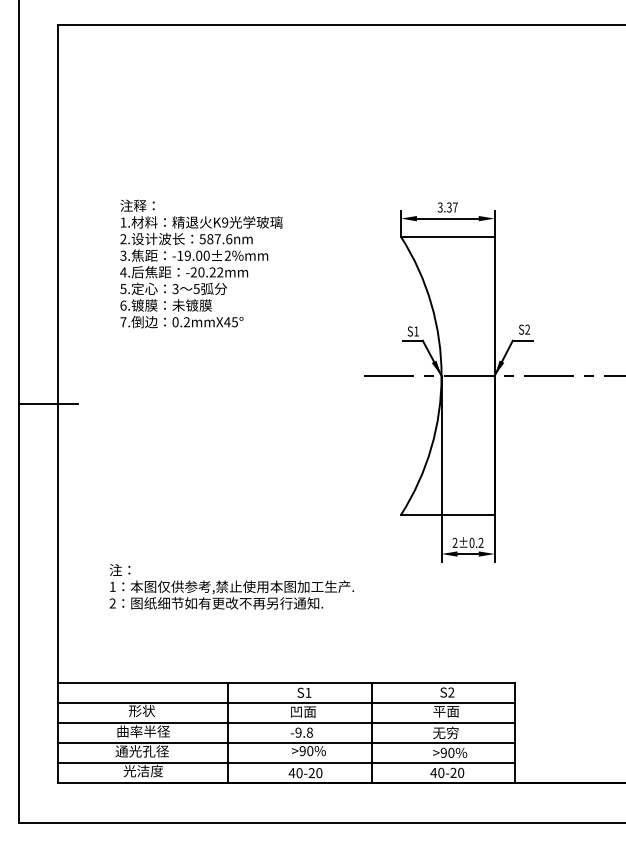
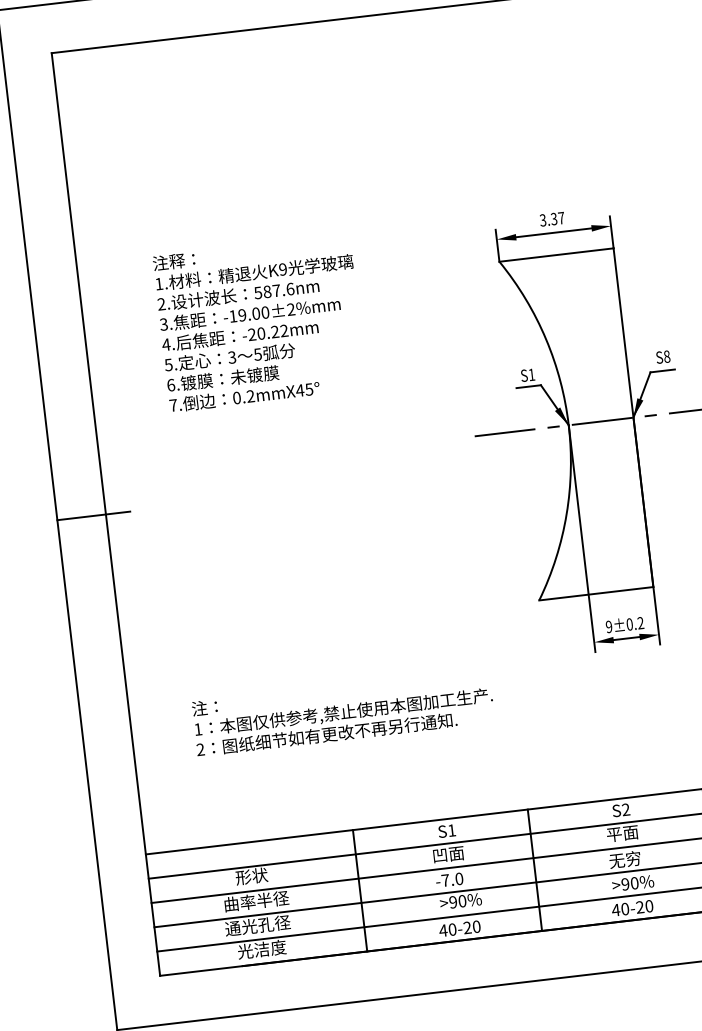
text: (527, 329) -> (666, 356), S2 -> S8
text: (454, 542) -> (608, 626), 2±0.2 -> 9±0.2
text: (303, 732) -> (451, 879), -9.8 -> -7.0

